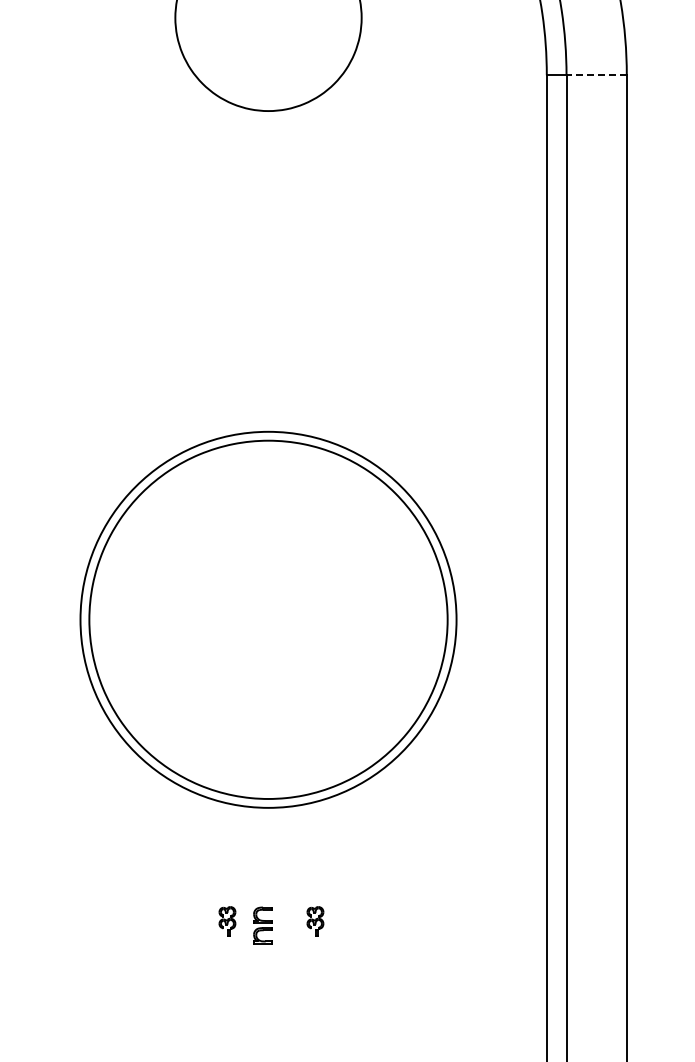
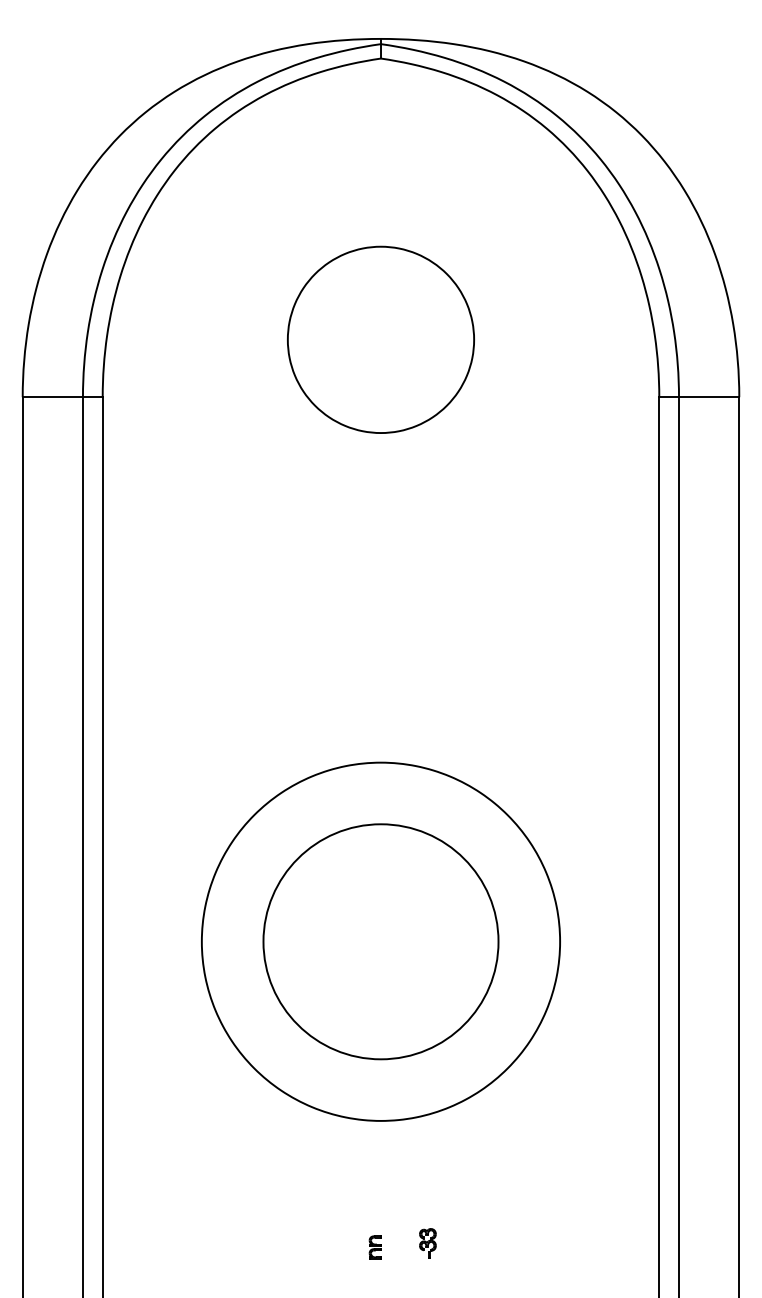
line: (596, 75) -> (708, 397), dashed -> solid
circle: (268, 619) -> (380, 941), size x0.62
part: (227, 921) -> (339, 1243), removed
part: (262, 925) -> (374, 1247), size x0.62

